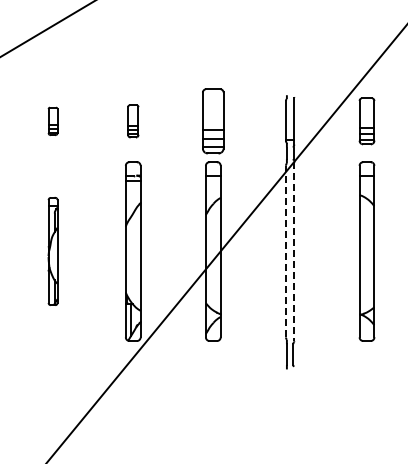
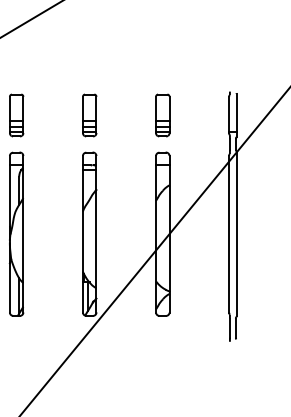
part: (52, 121) -> (16, 115), size x1.67
part: (133, 121) -> (89, 115), size x1.43
part: (213, 121) -> (162, 115), size x0.71
part: (52, 251) -> (16, 234), size x1.67
line: (286, 251) -> (229, 234), dashed -> solid
line: (294, 251) -> (236, 234), dashed -> solid

